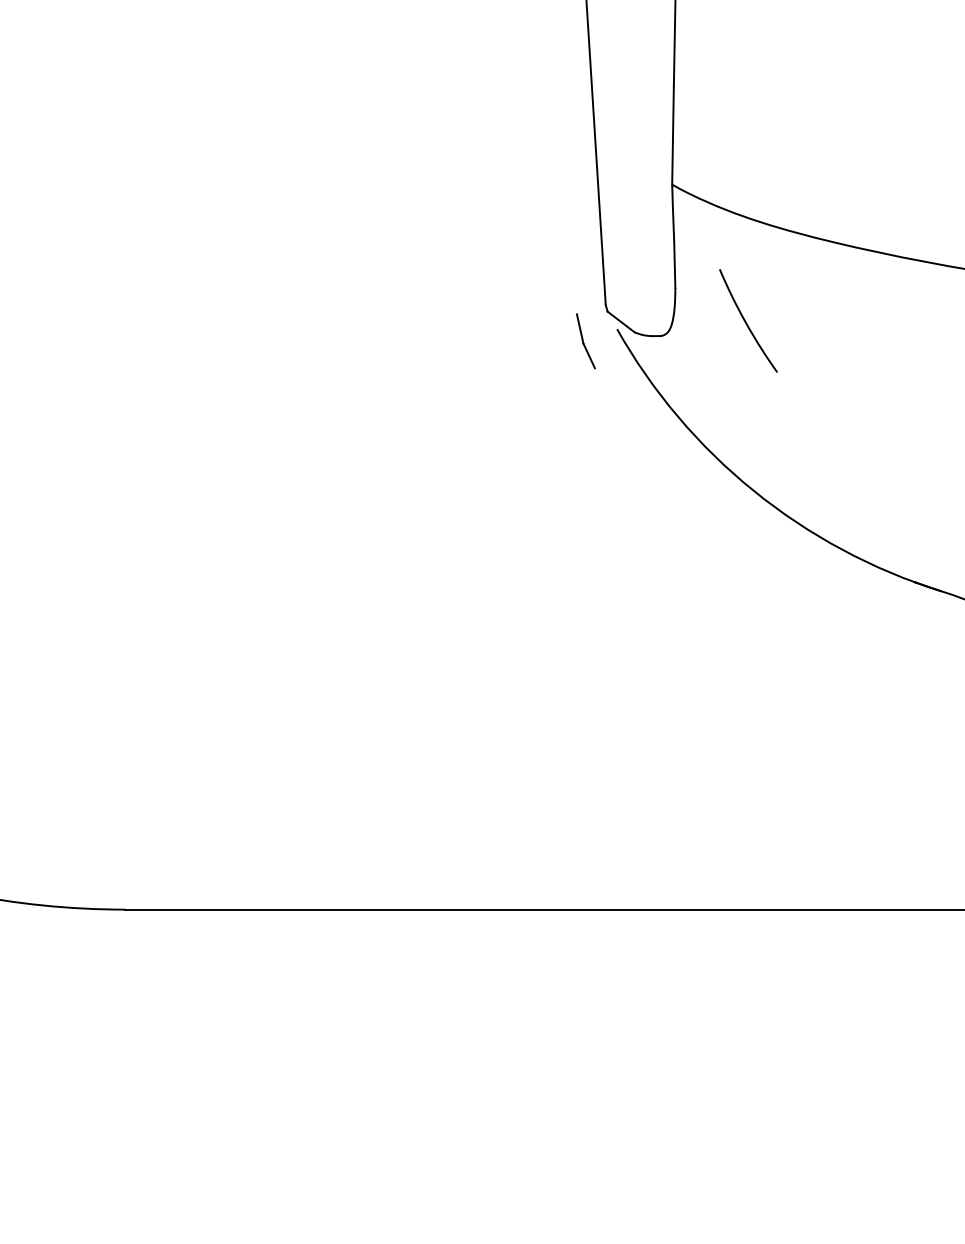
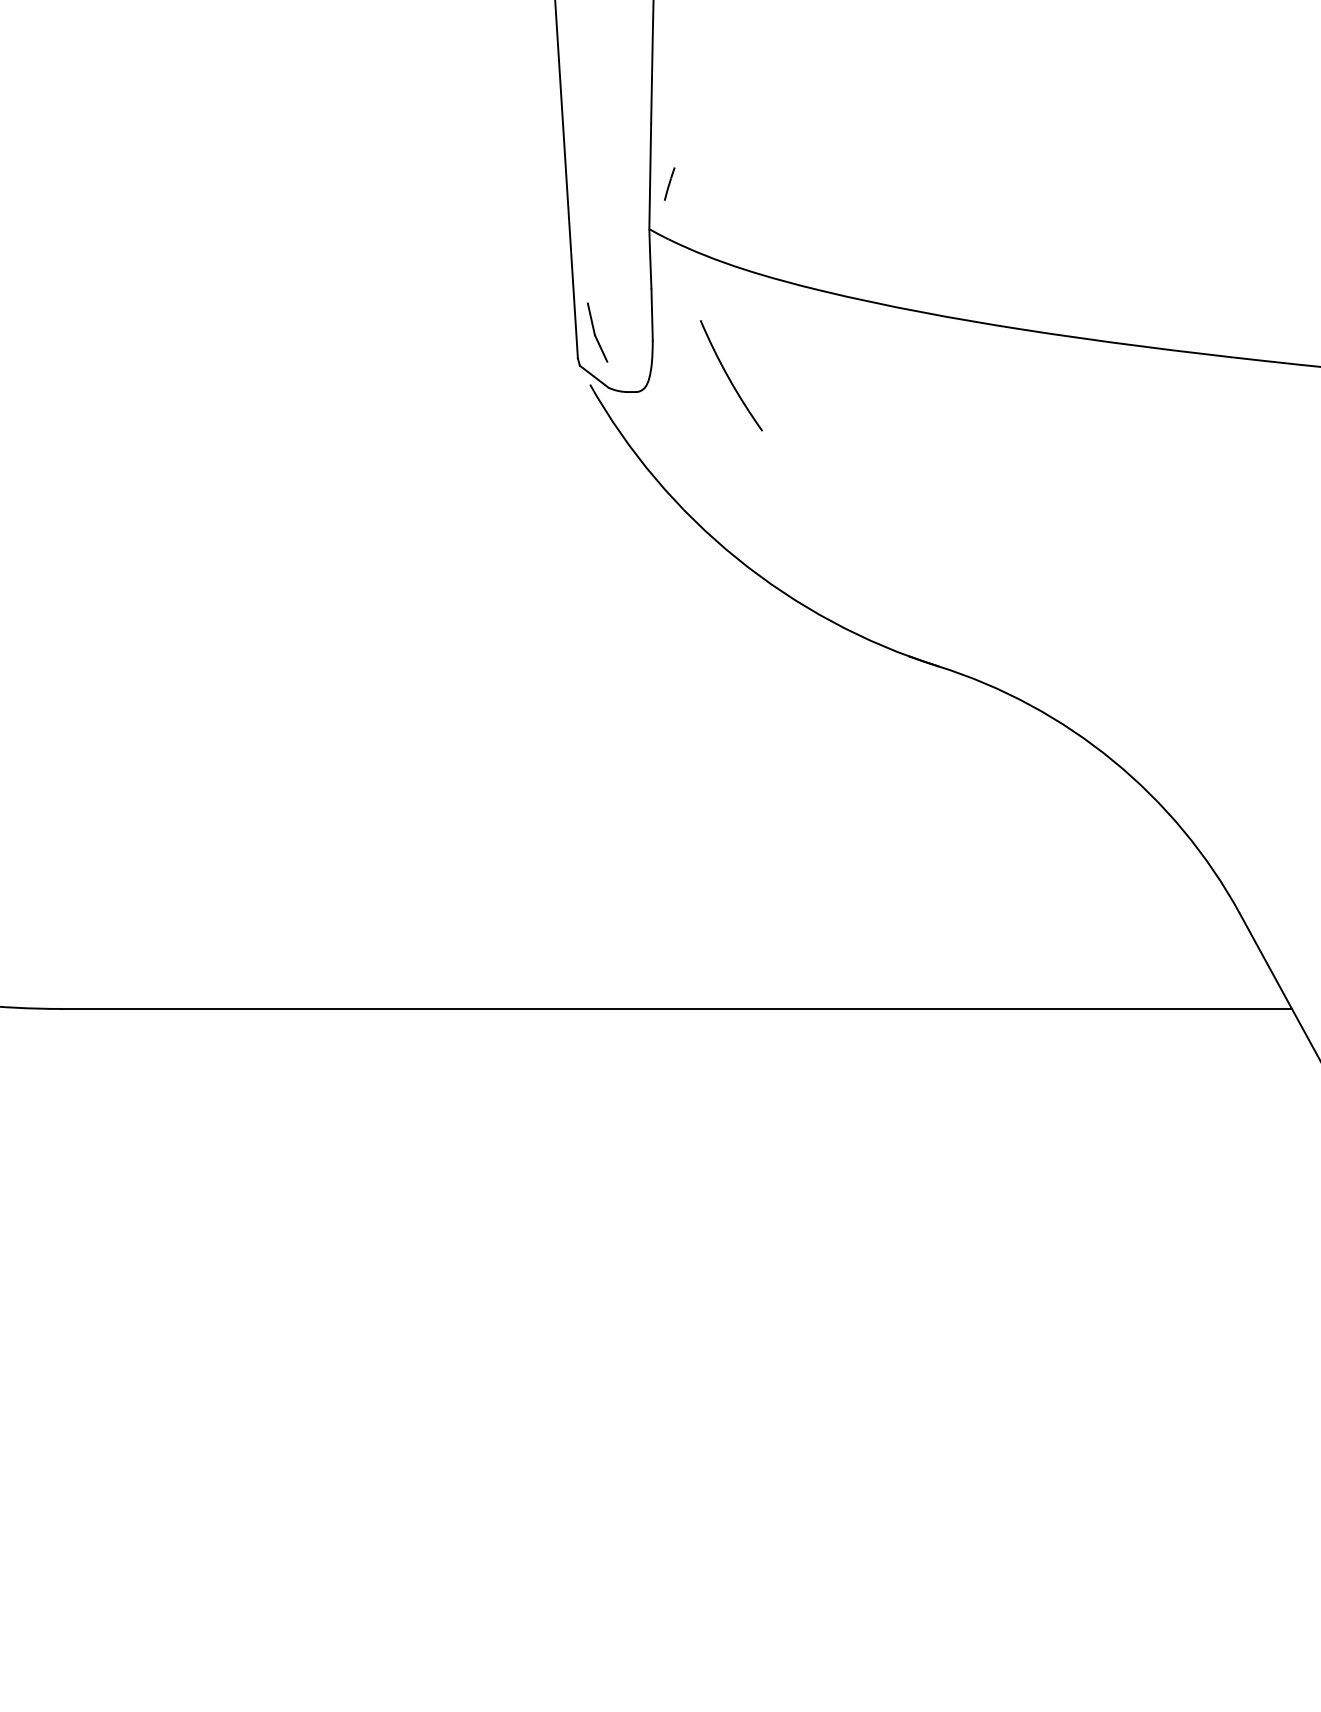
line: (690, 142) -> (669, 183), added
part: (585, 341) -> (597, 332), moved

